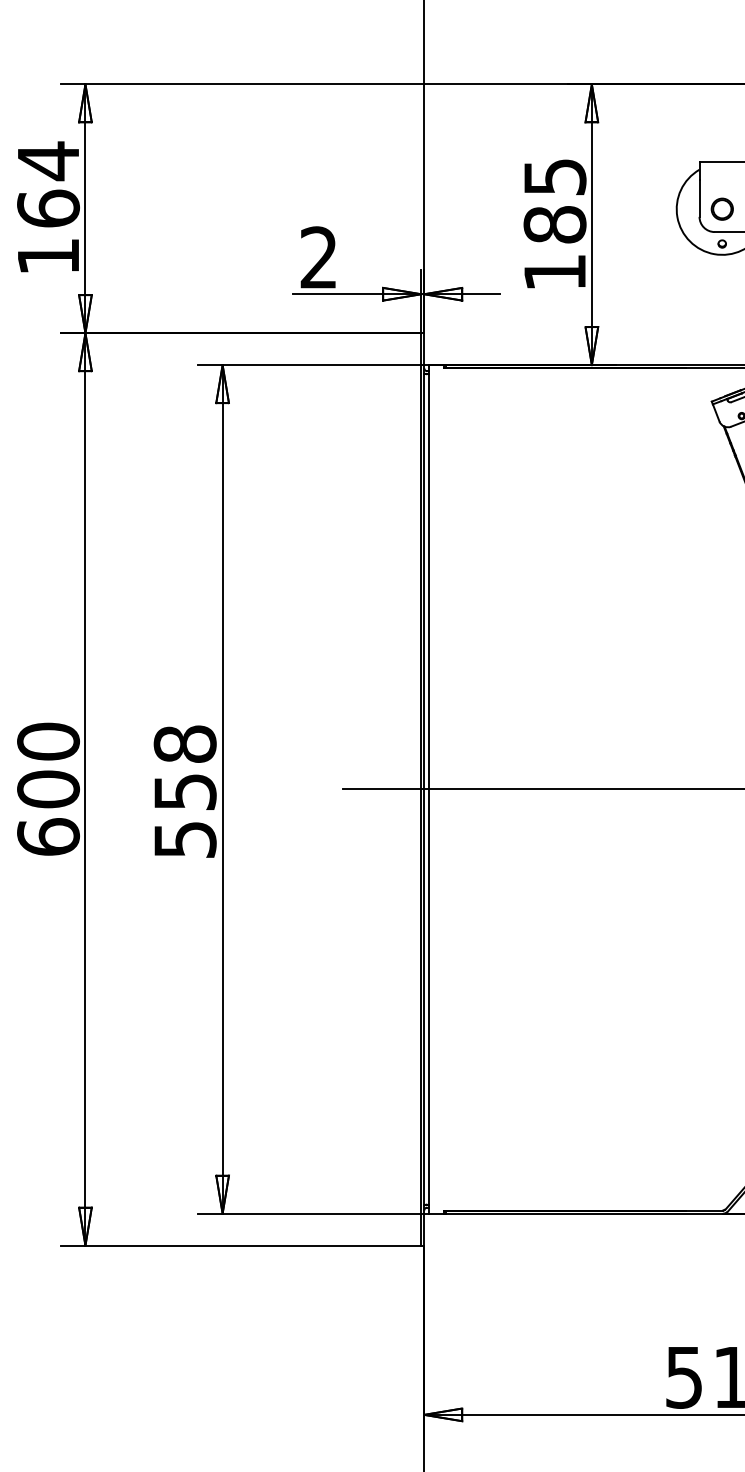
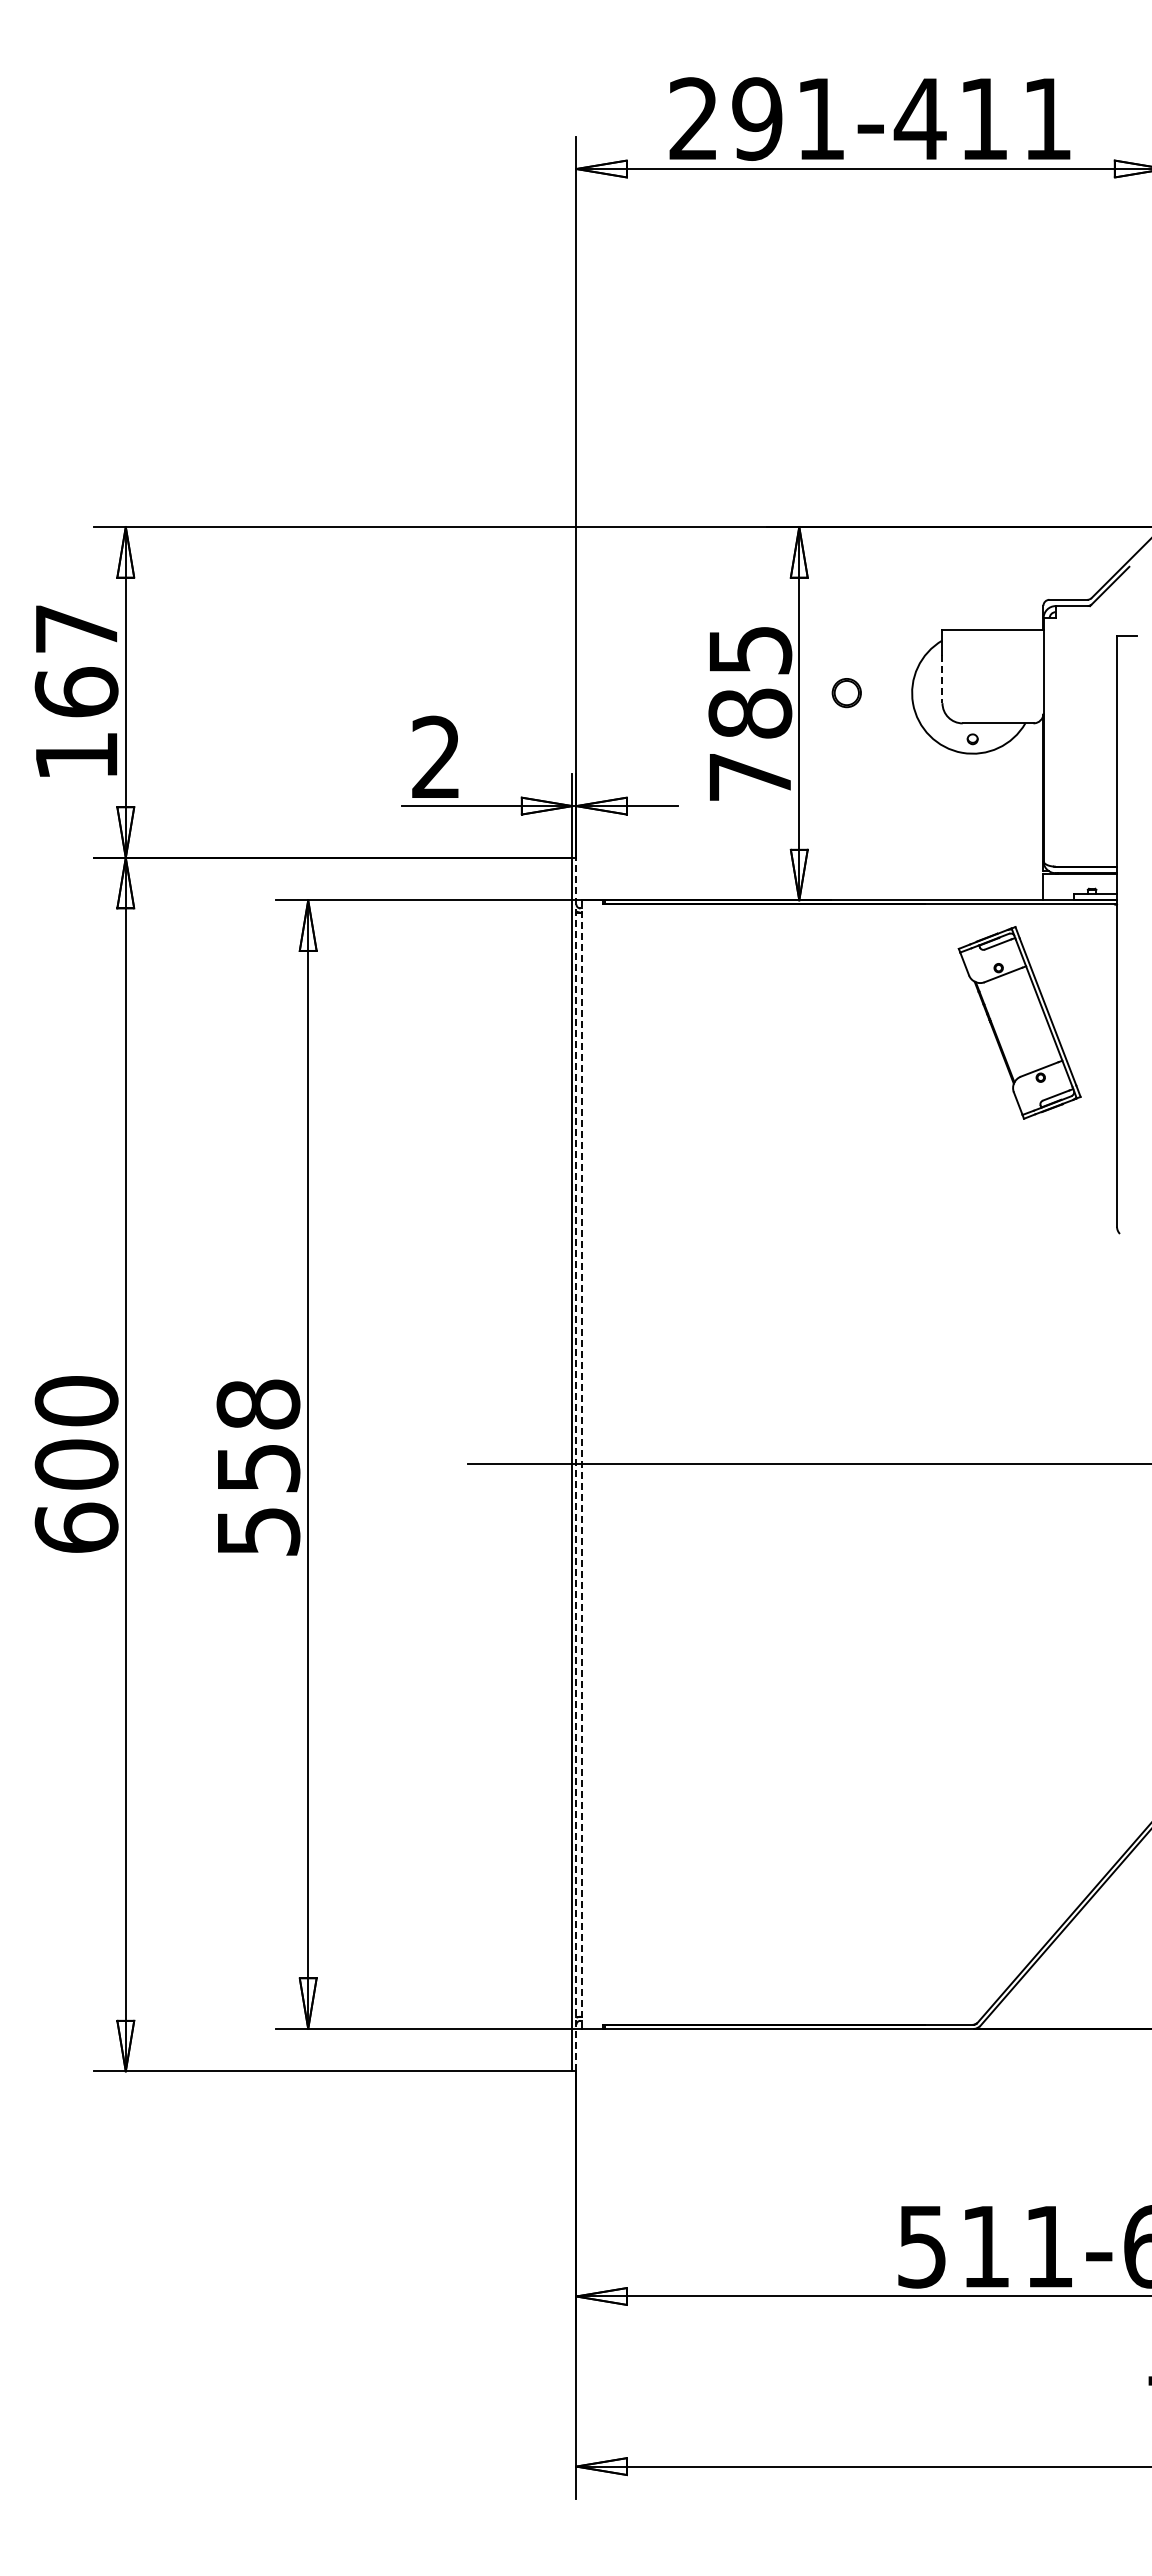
text: (48, 160) -> (76, 628), 164 -> 167
line: (699, 199) -> (942, 679), solid -> dashed
part: (722, 209) -> (846, 693), moved
text: (555, 272) -> (750, 777), 185 -> 785
line: (424, 789) -> (576, 1464), solid -> dashed
line: (428, 789) -> (582, 1464), solid -> dashed

